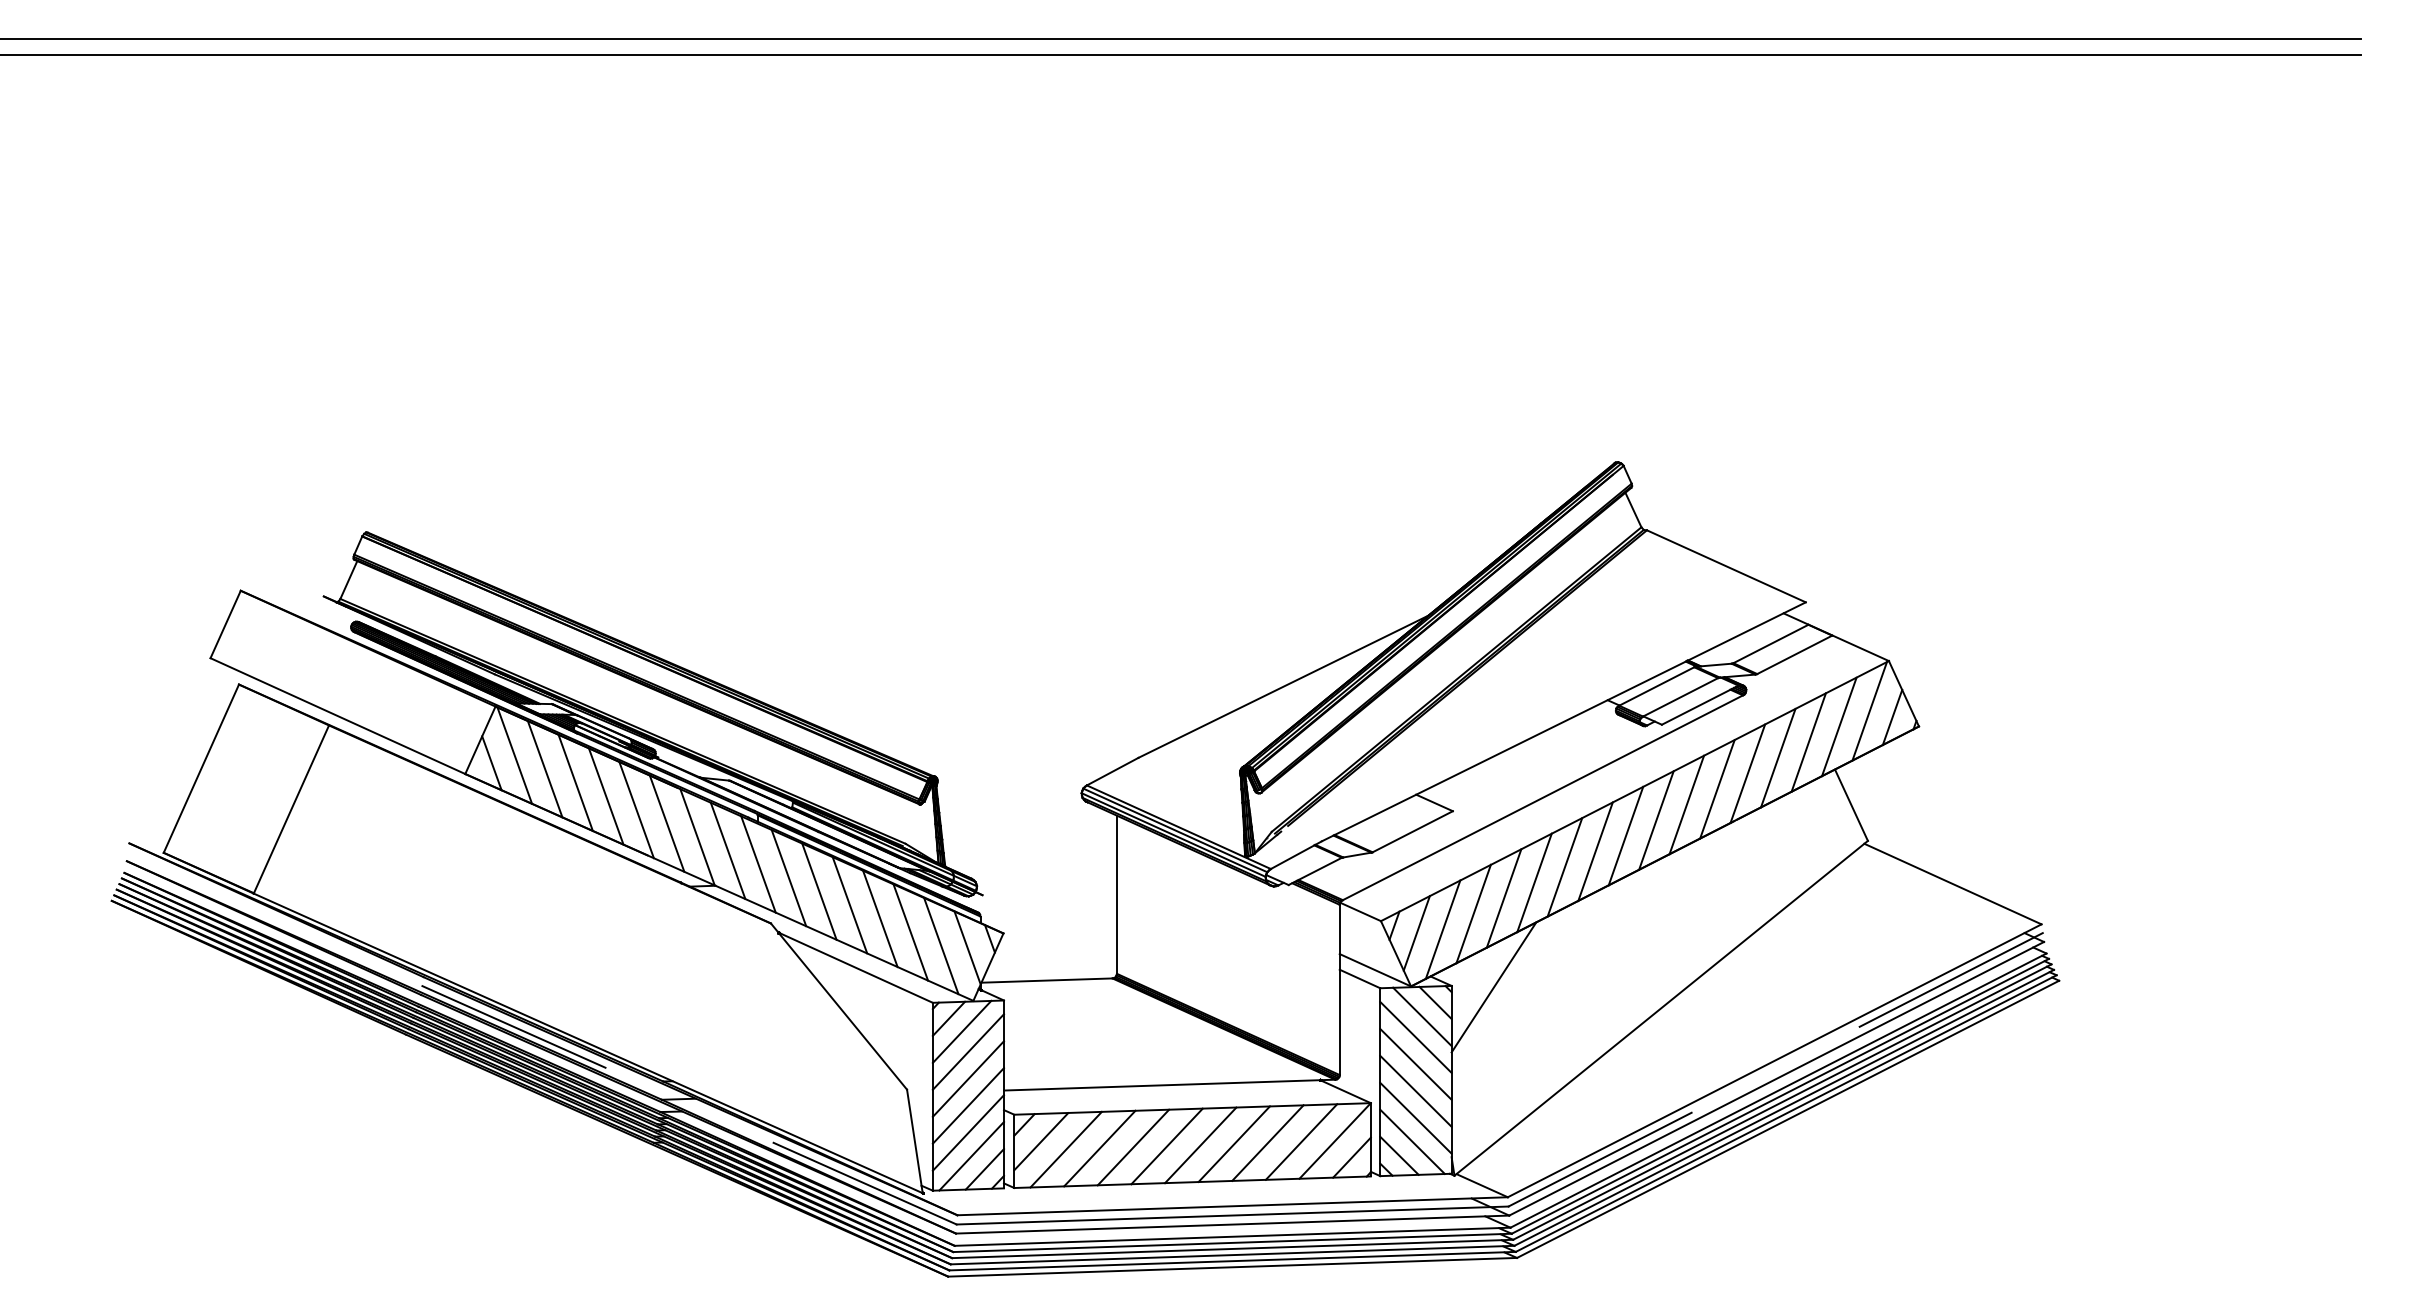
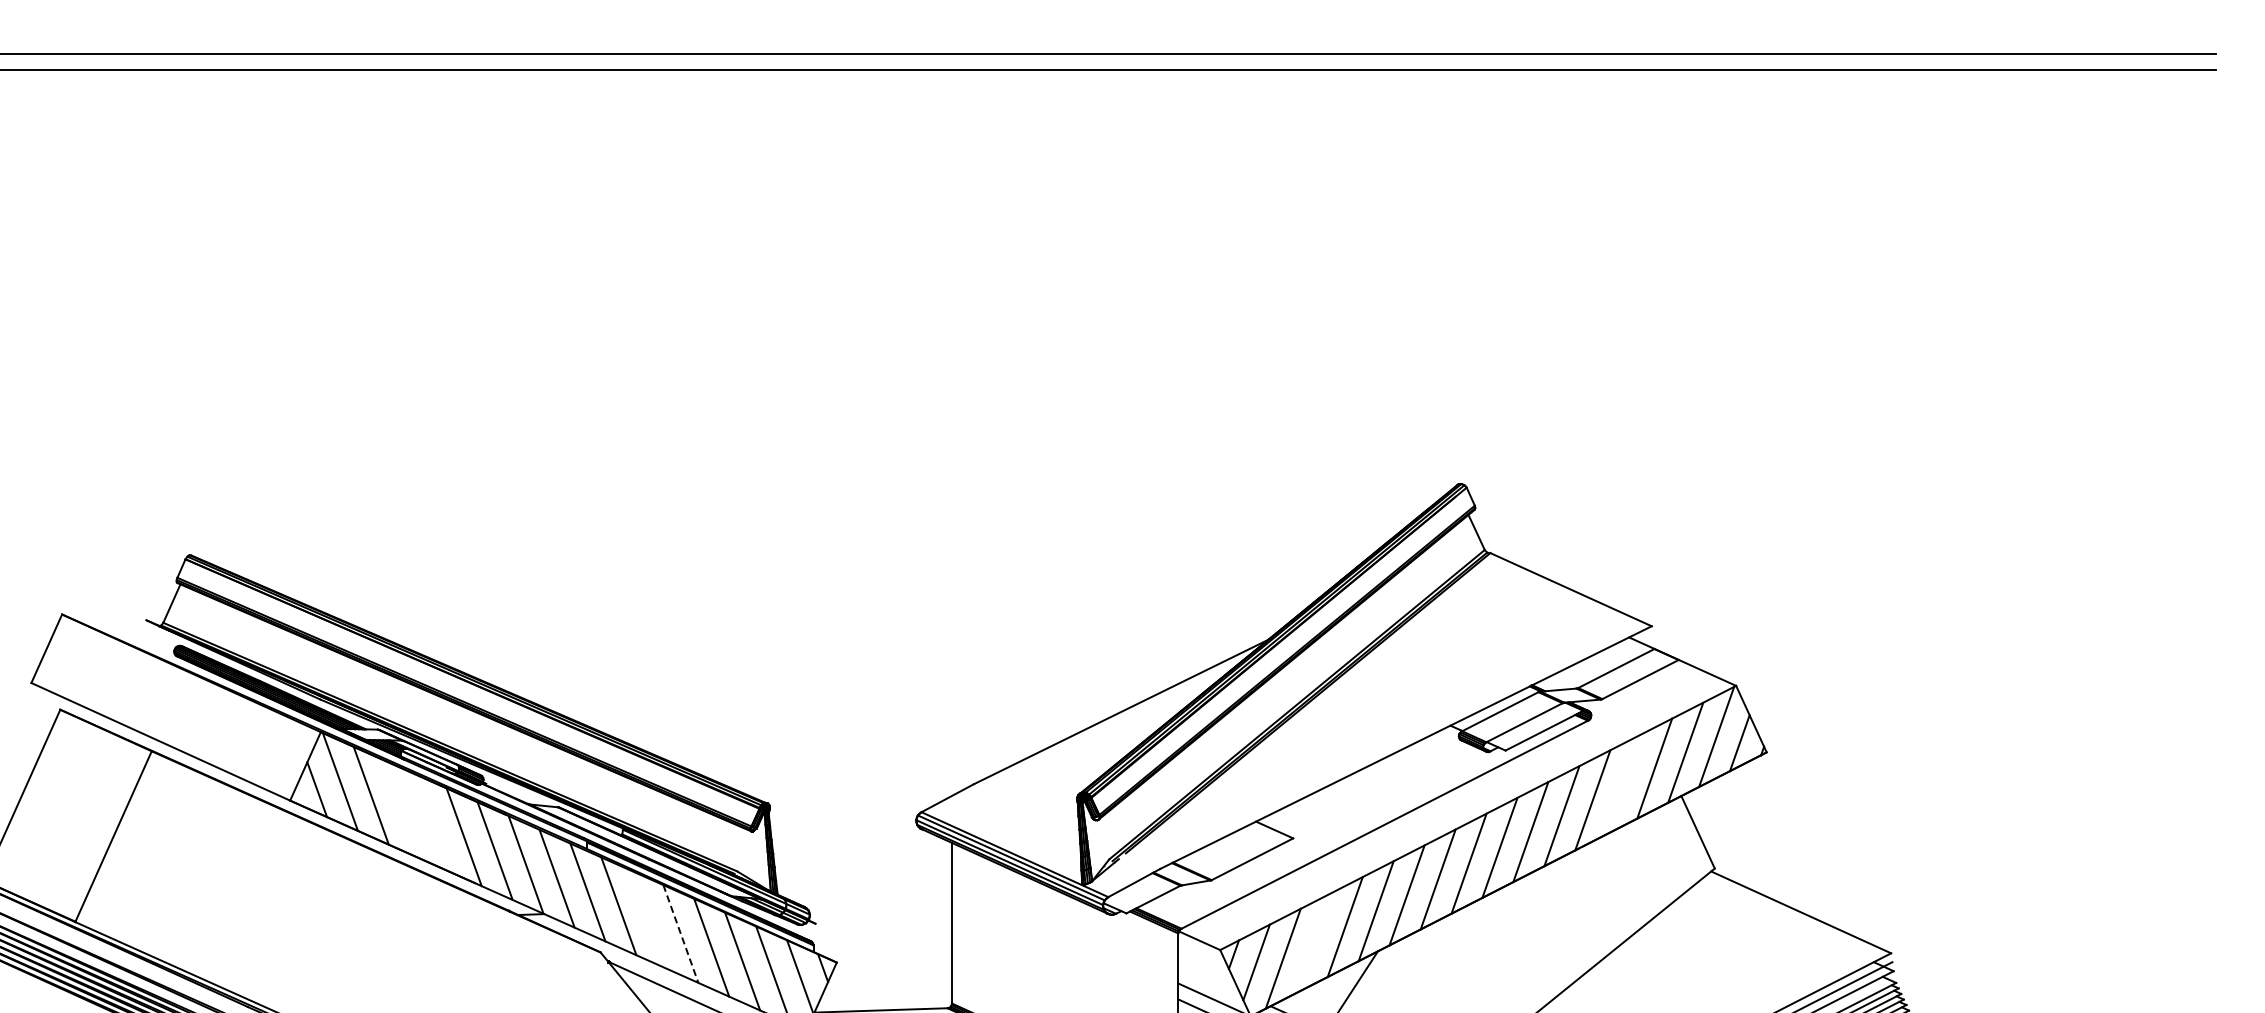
line: (1778, 757) -> (1623, 783), removed
line: (575, 782) -> (402, 809), removed
line: (605, 796) -> (432, 823), removed
line: (819, 891) -> (649, 919), removed
line: (850, 905) -> (681, 934), solid -> dashed
line: (1473, 913) -> (1314, 942), removed

